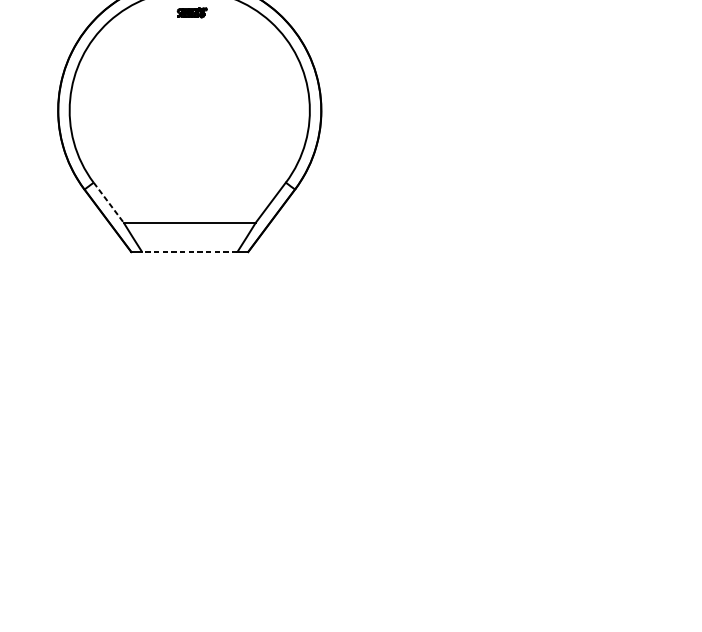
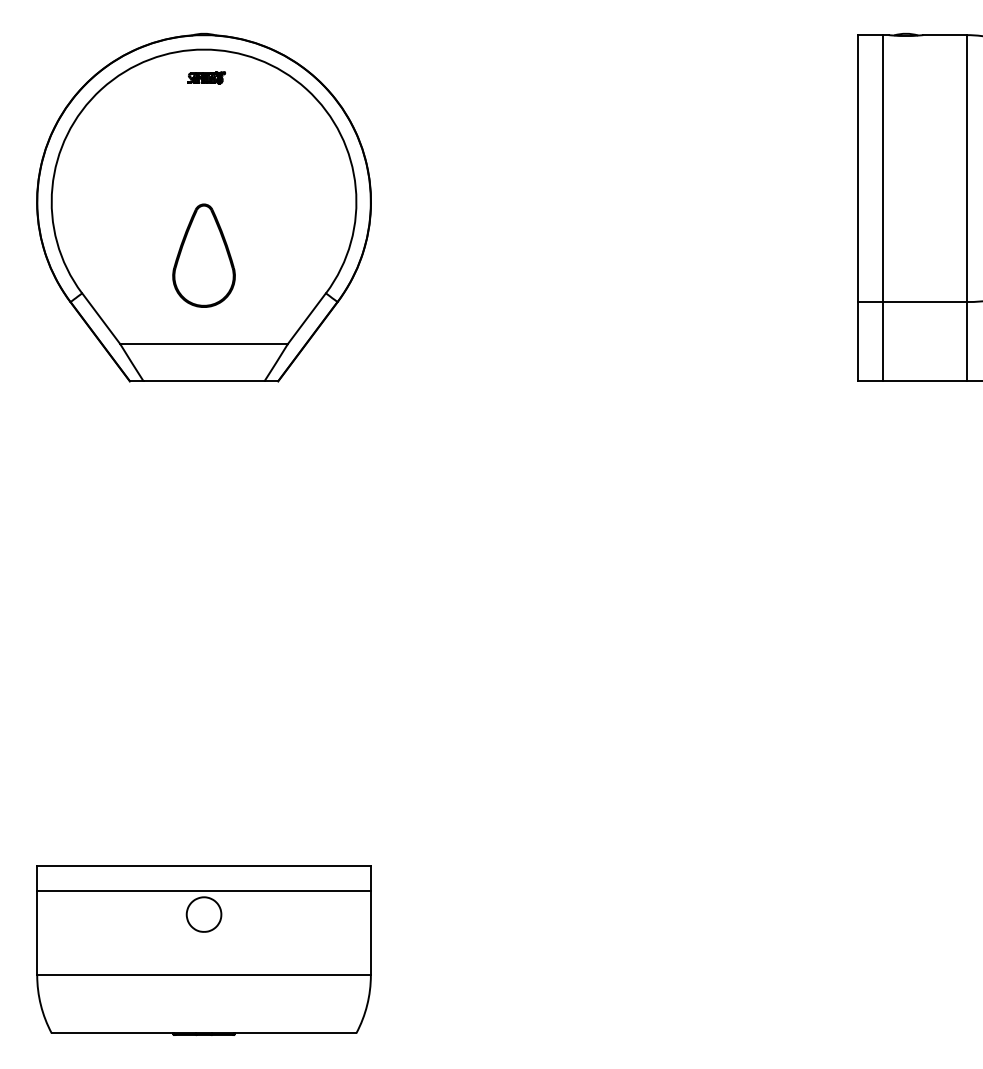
part: (189, 152) -> (203, 255), added
line: (108, 202) -> (101, 318), dashed -> solid
line: (189, 252) -> (203, 381), dashed -> solid

